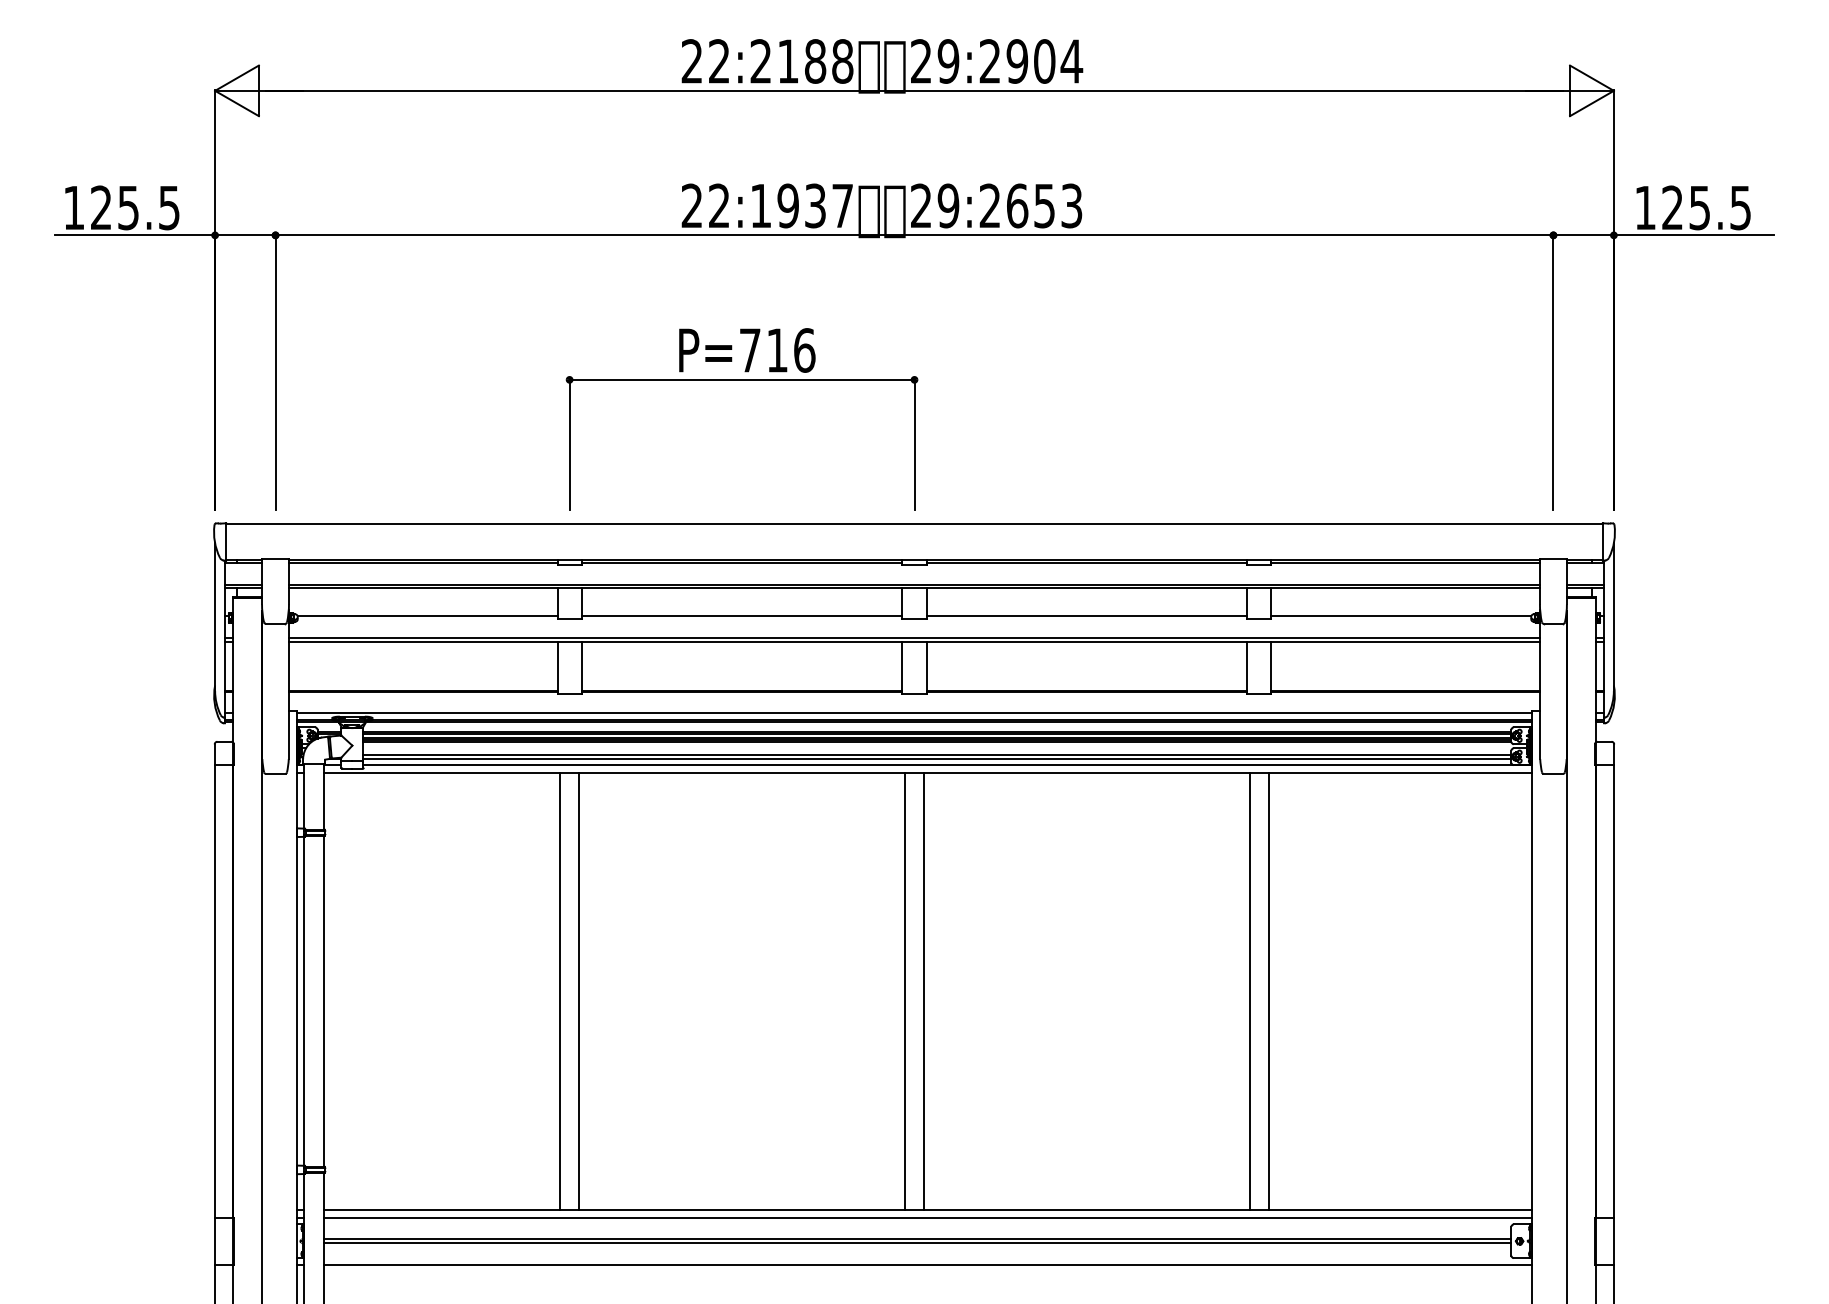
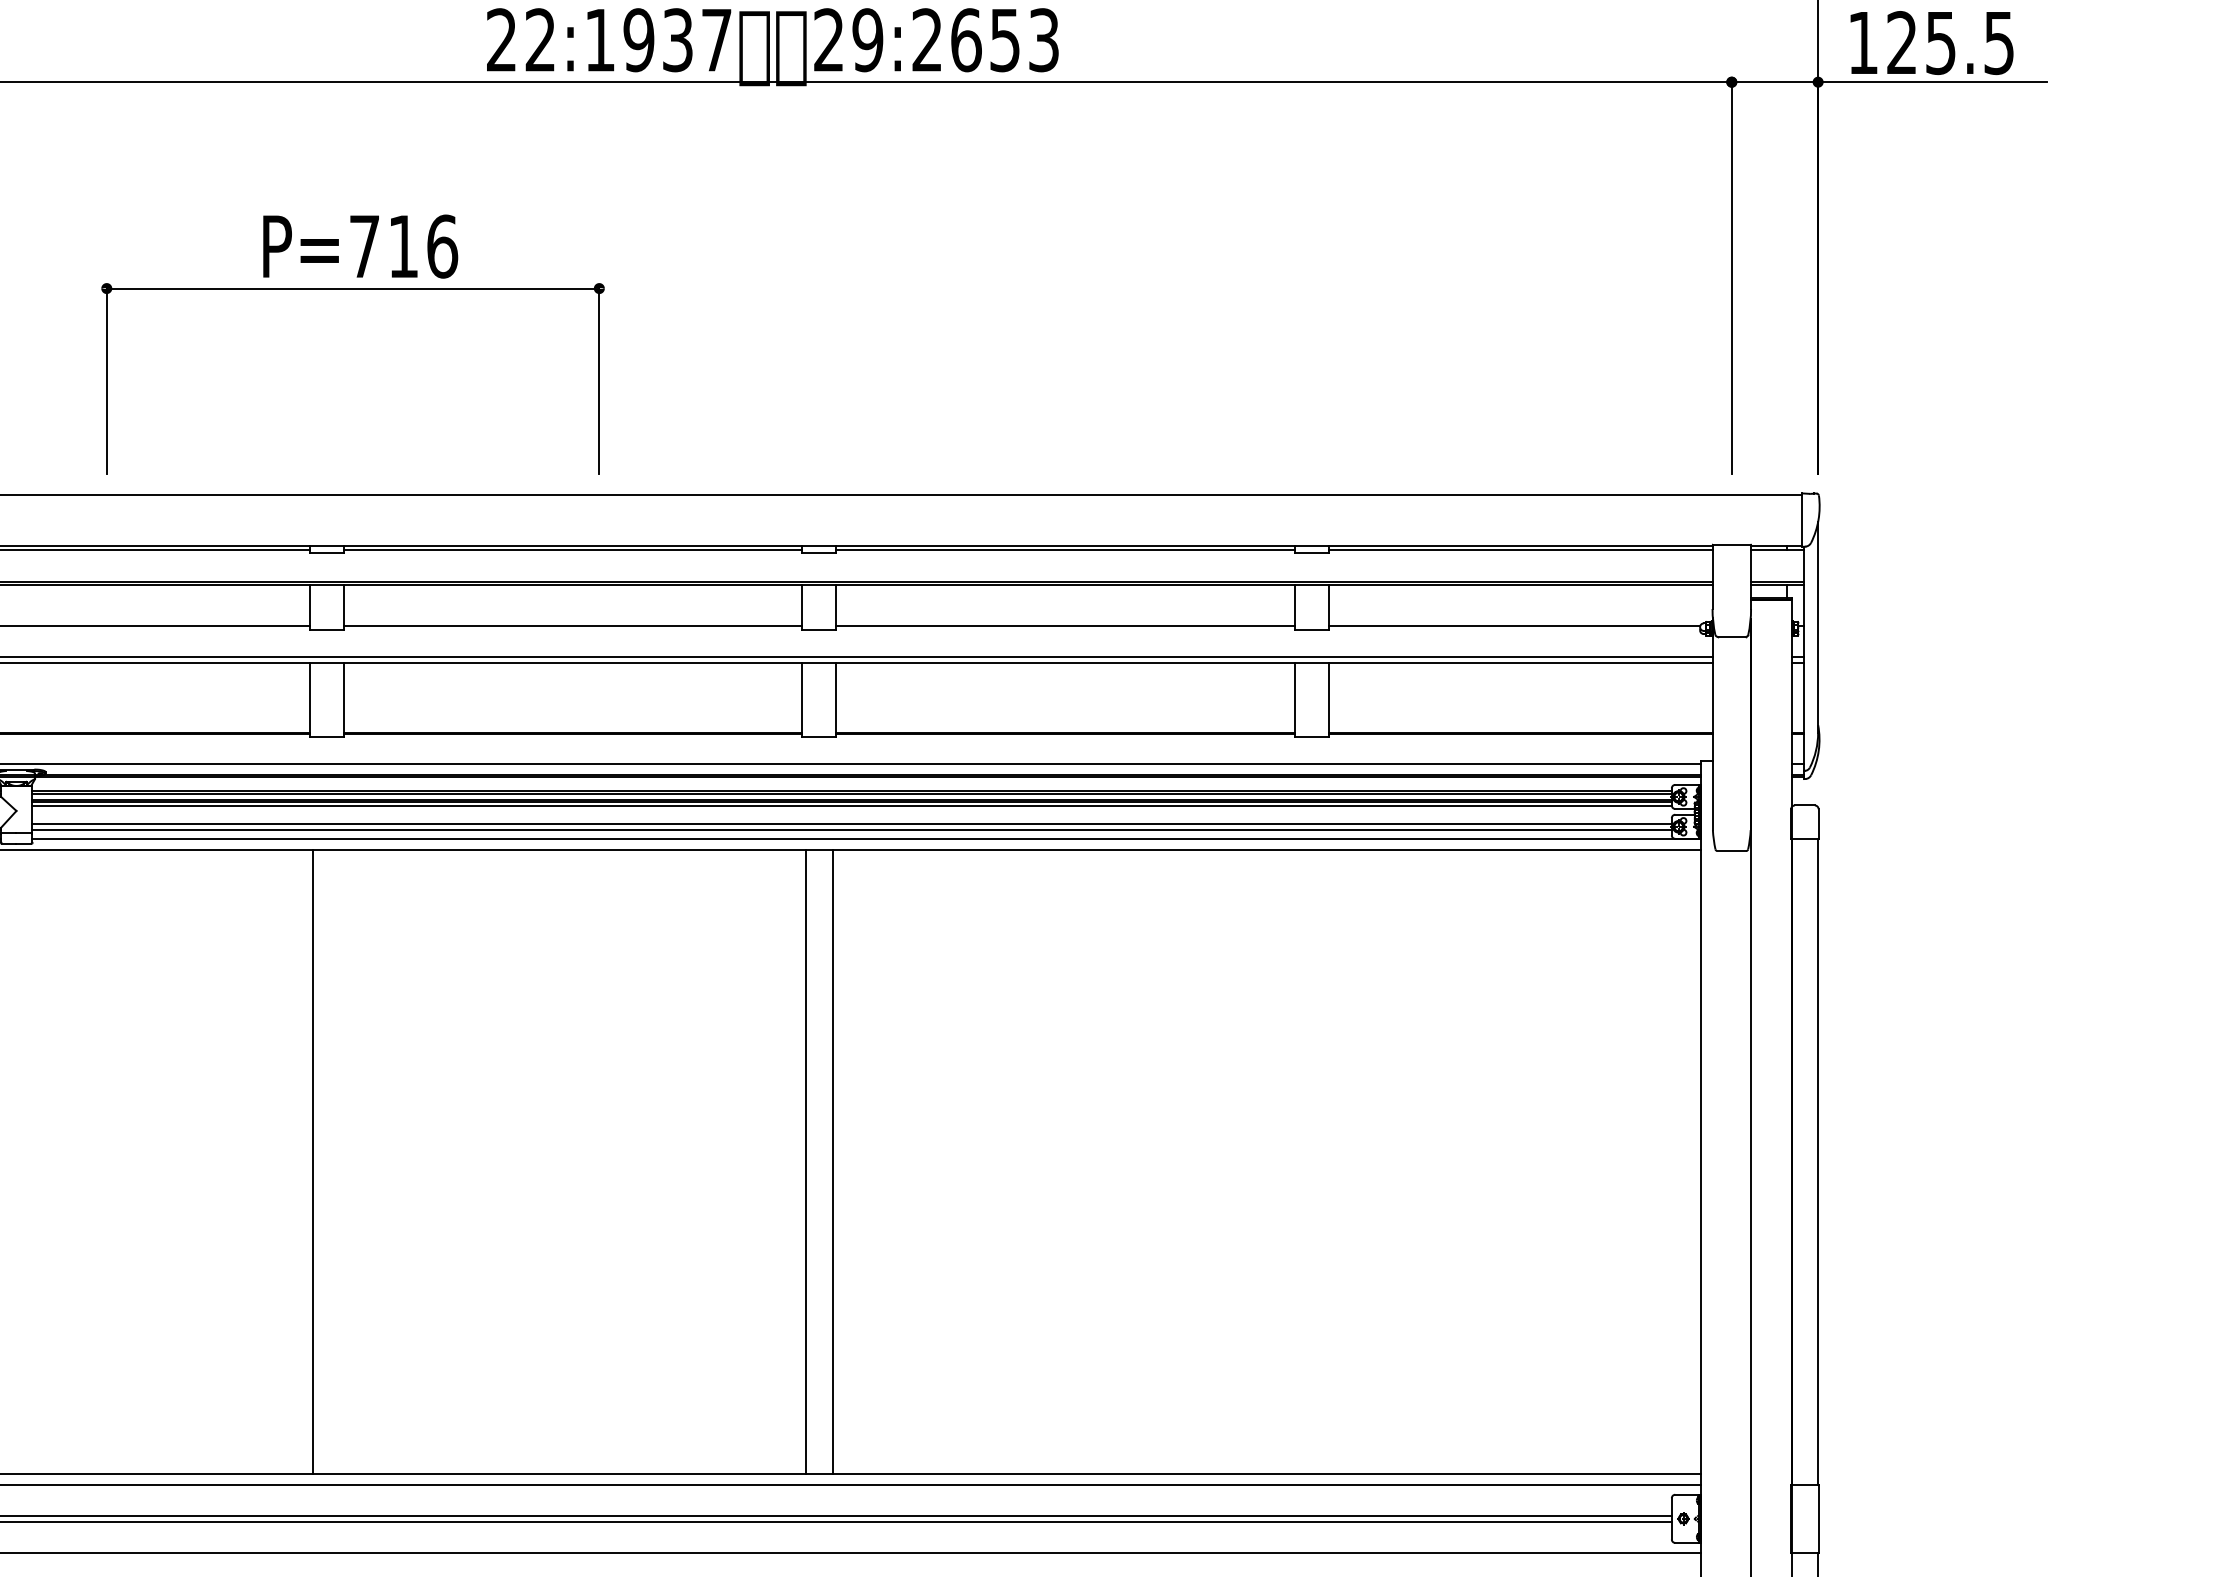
part: (741, 380) -> (352, 289), moved
line: (579, 991) -> (340, 1162), removed
line: (1249, 991) -> (1297, 1162), removed
line: (1269, 991) -> (1326, 1162), removed

